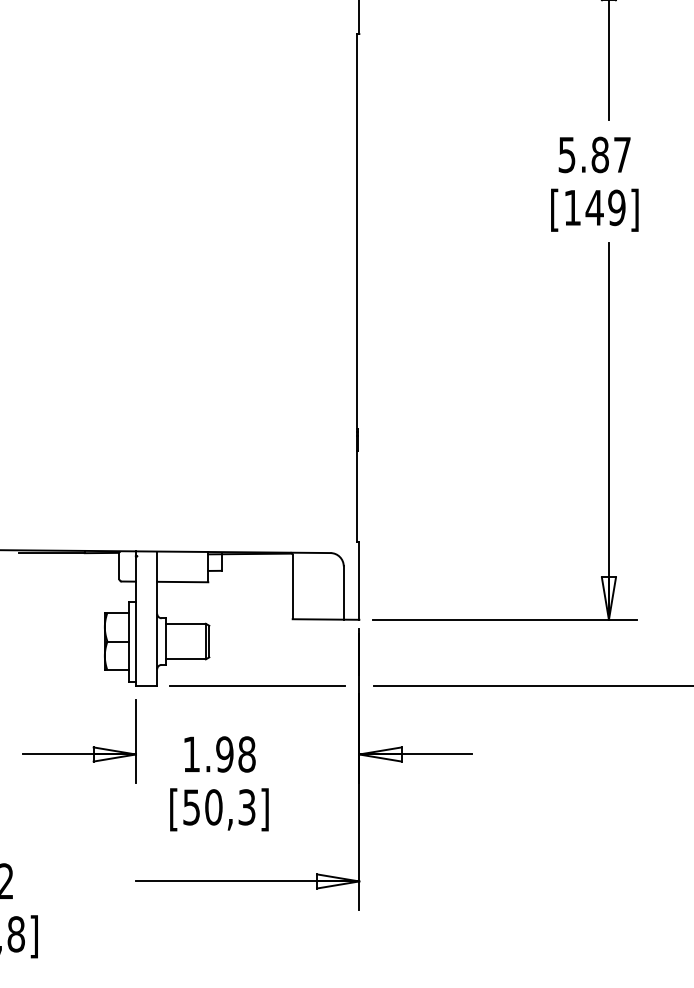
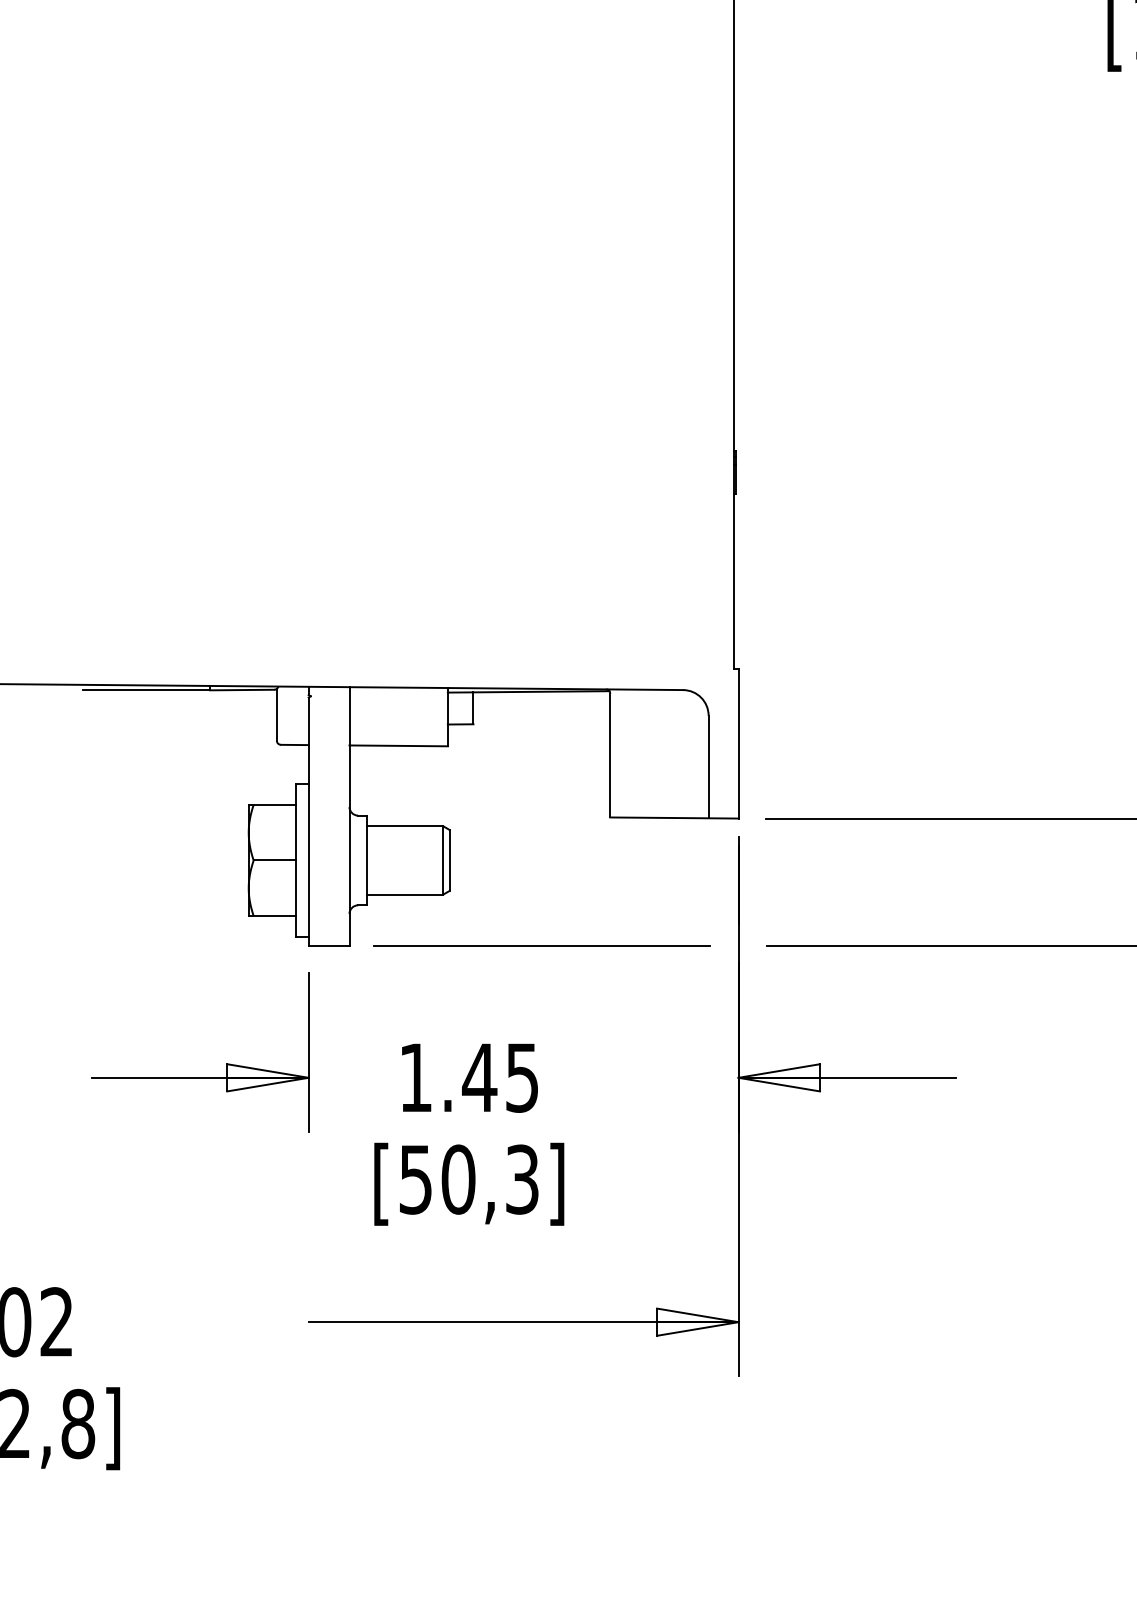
text: (235, 754) -> (500, 1077), 1.98 -> 1.45

